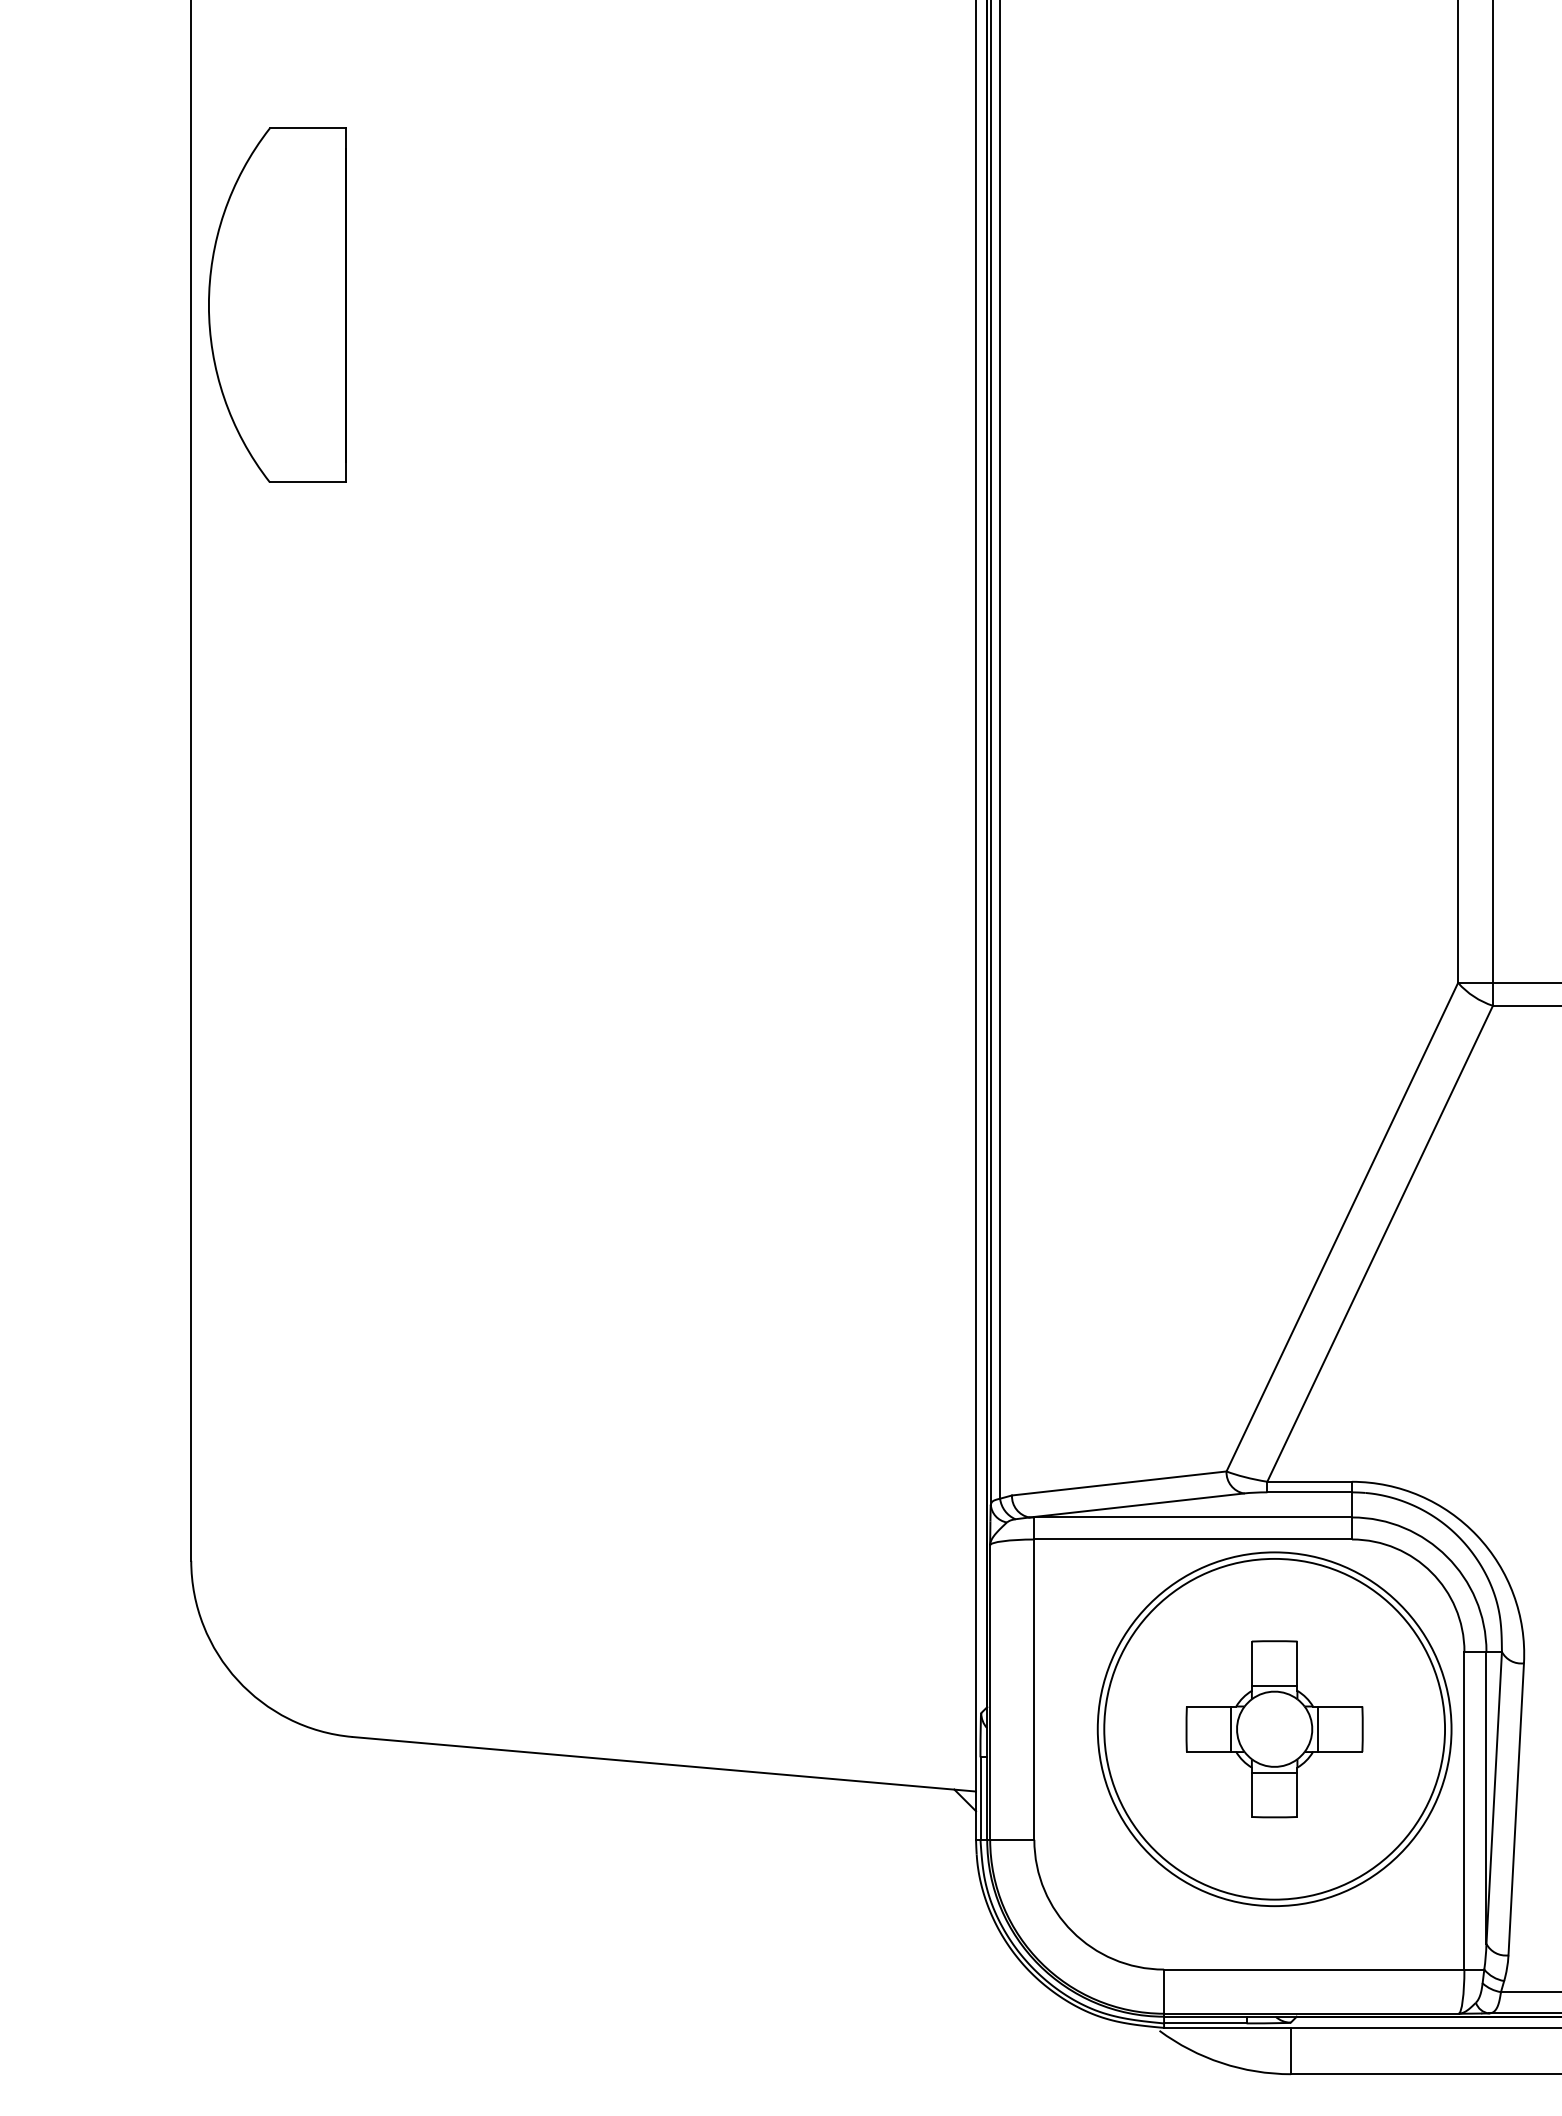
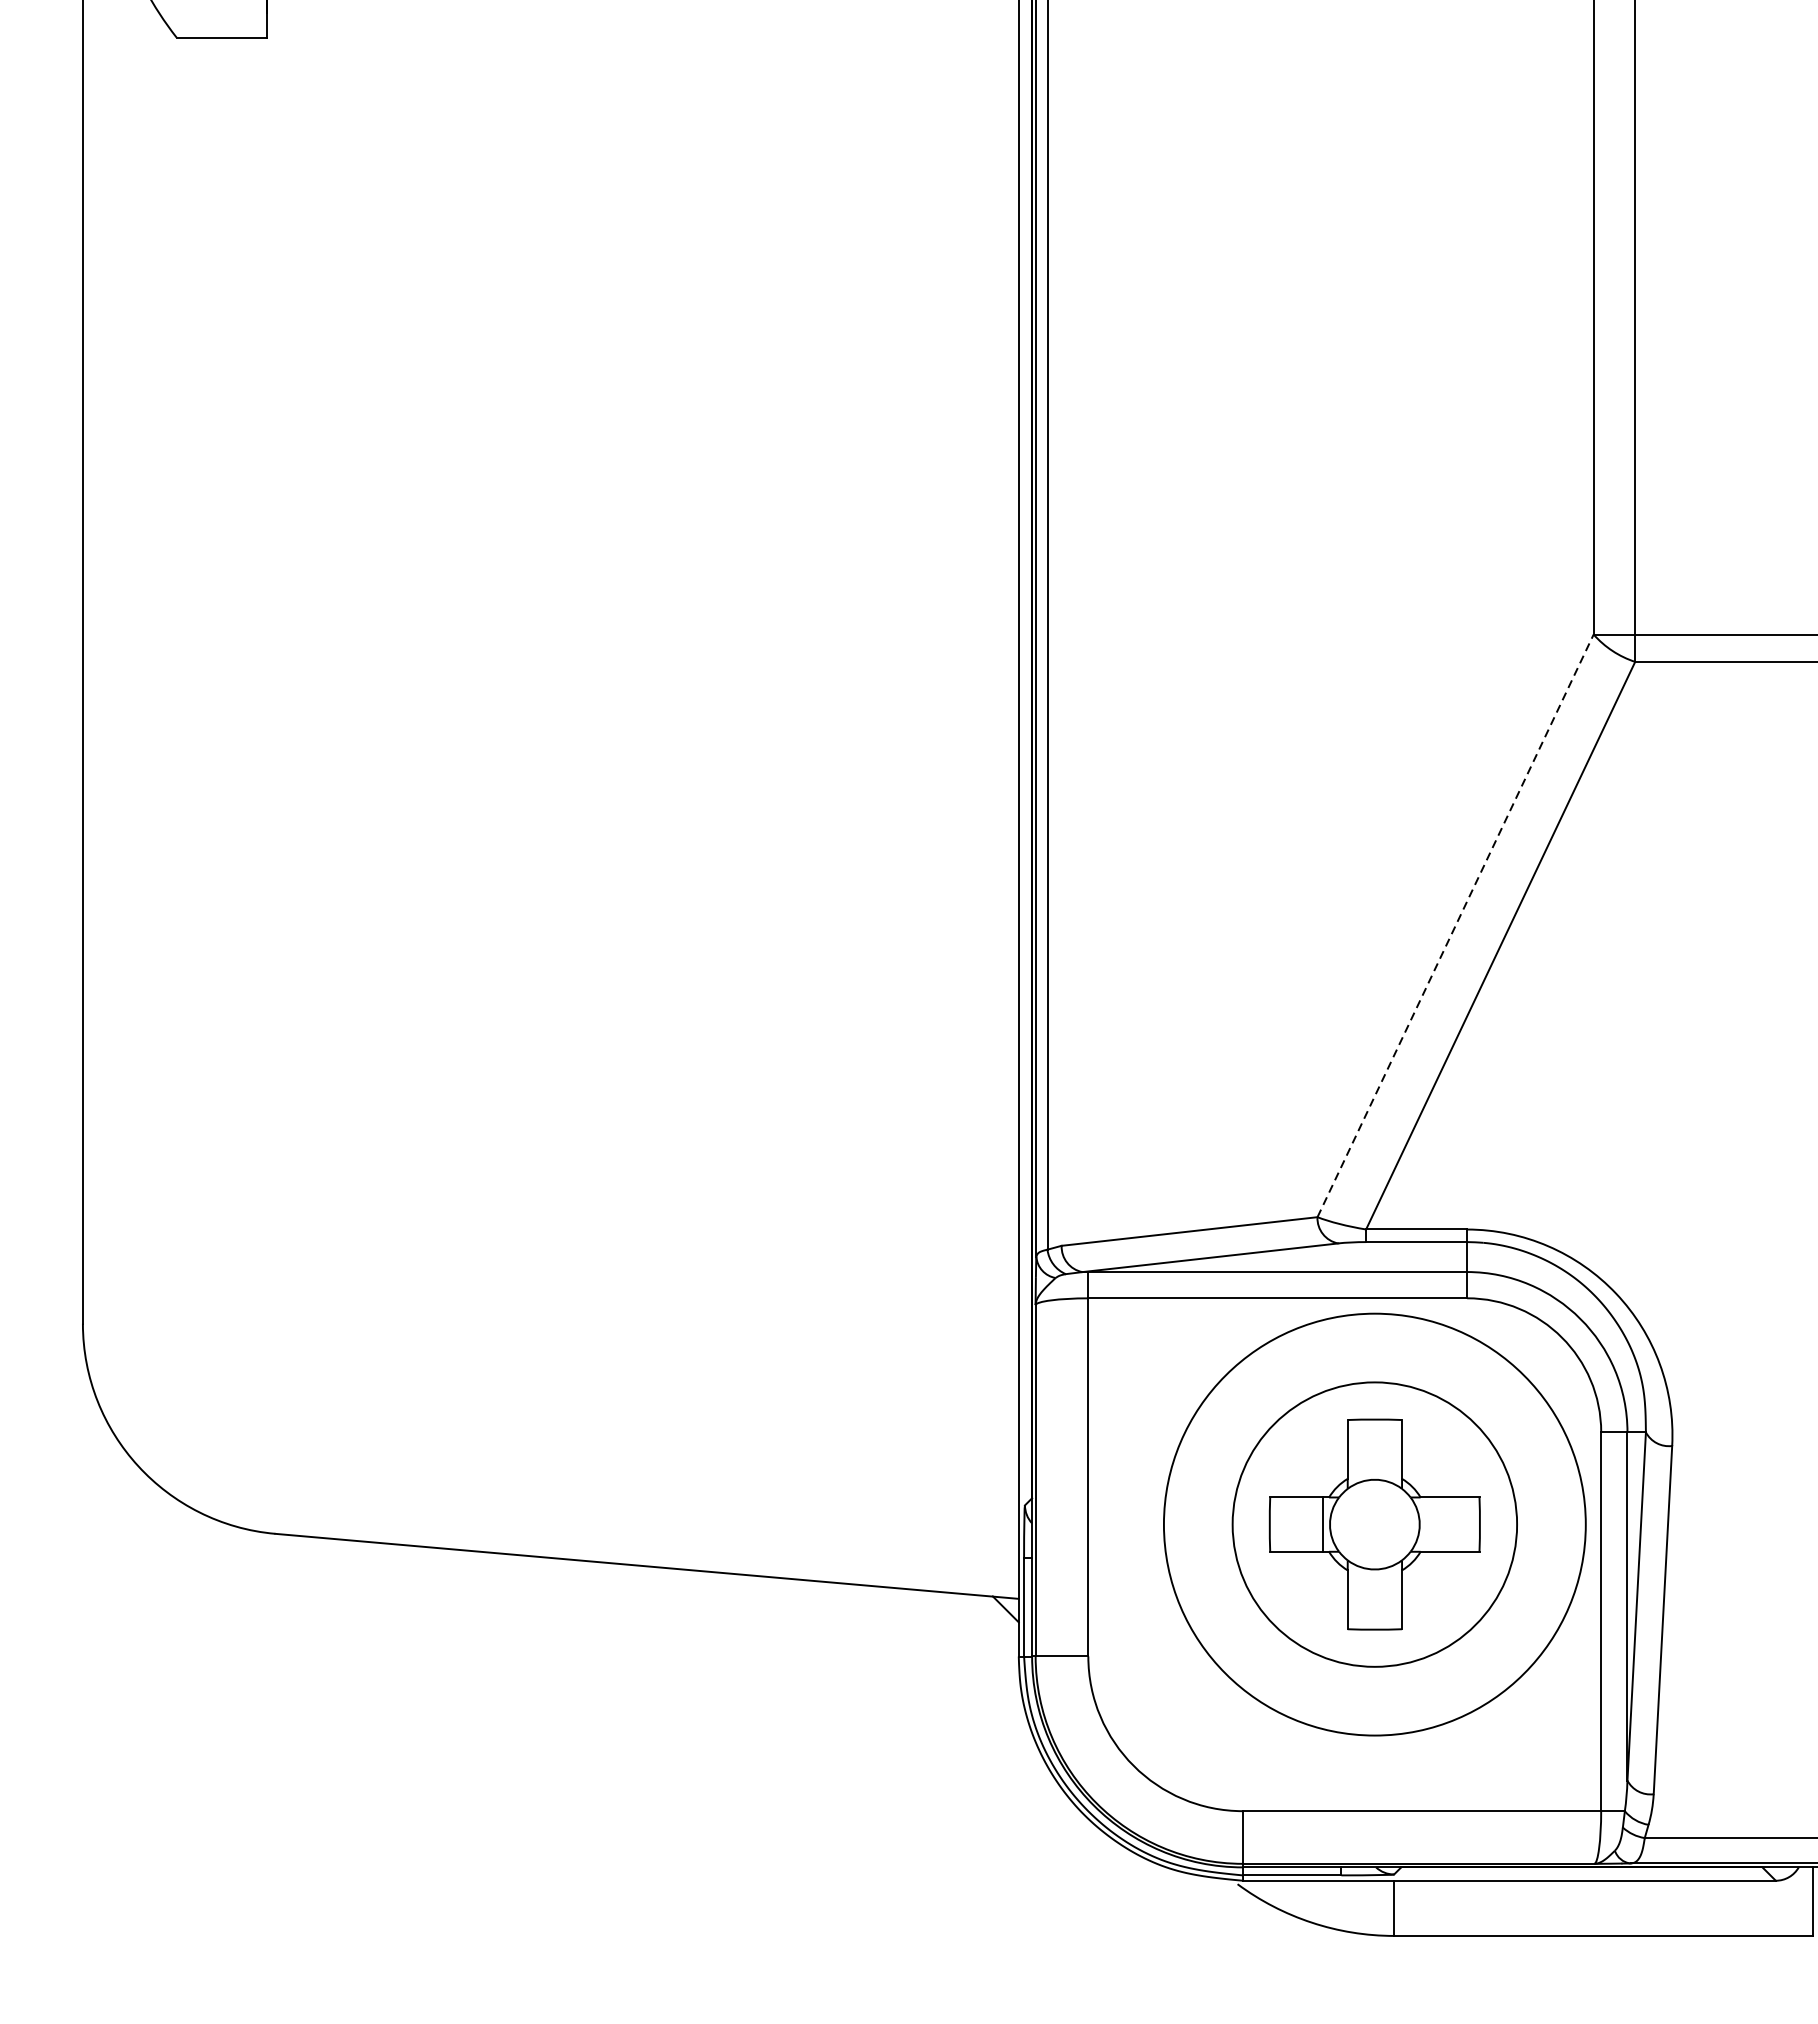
line: (1342, 1226) -> (1455, 925), solid -> dashed
line: (1274, 1685) -> (1374, 1472), removed
circle: (1274, 1728) -> (1374, 1523), size x0.7
line: (1318, 1729) -> (1427, 1524), removed
line: (1274, 1772) -> (1374, 1576), removed

